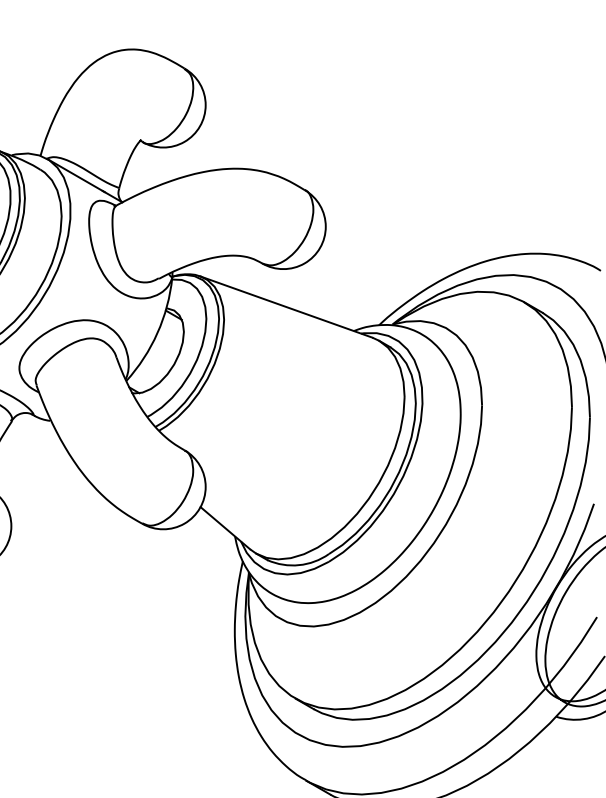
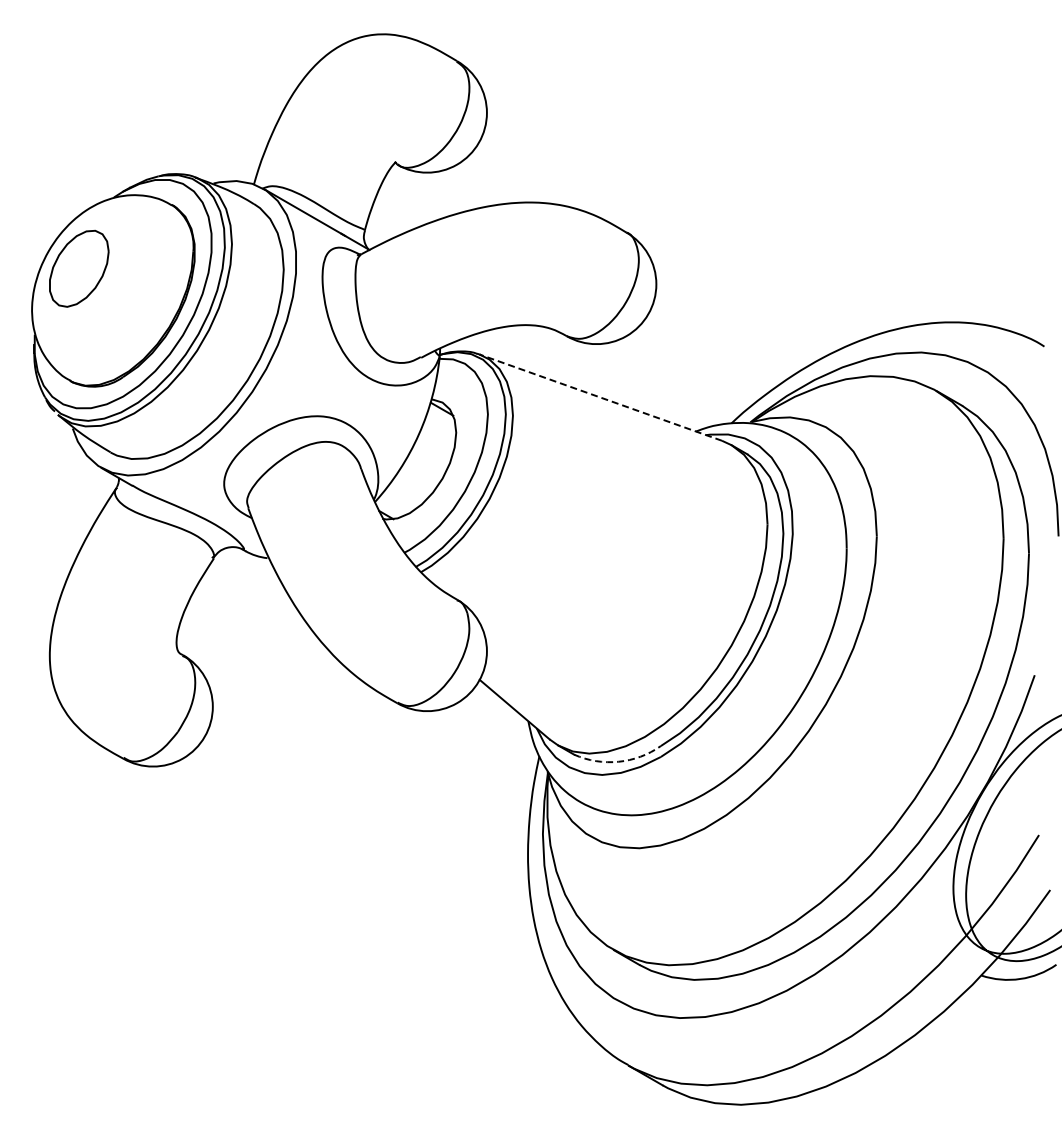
line: (286, 306) -> (600, 397), solid -> dashed
arc: (298, 564) -> (618, 761), solid -> dashed

